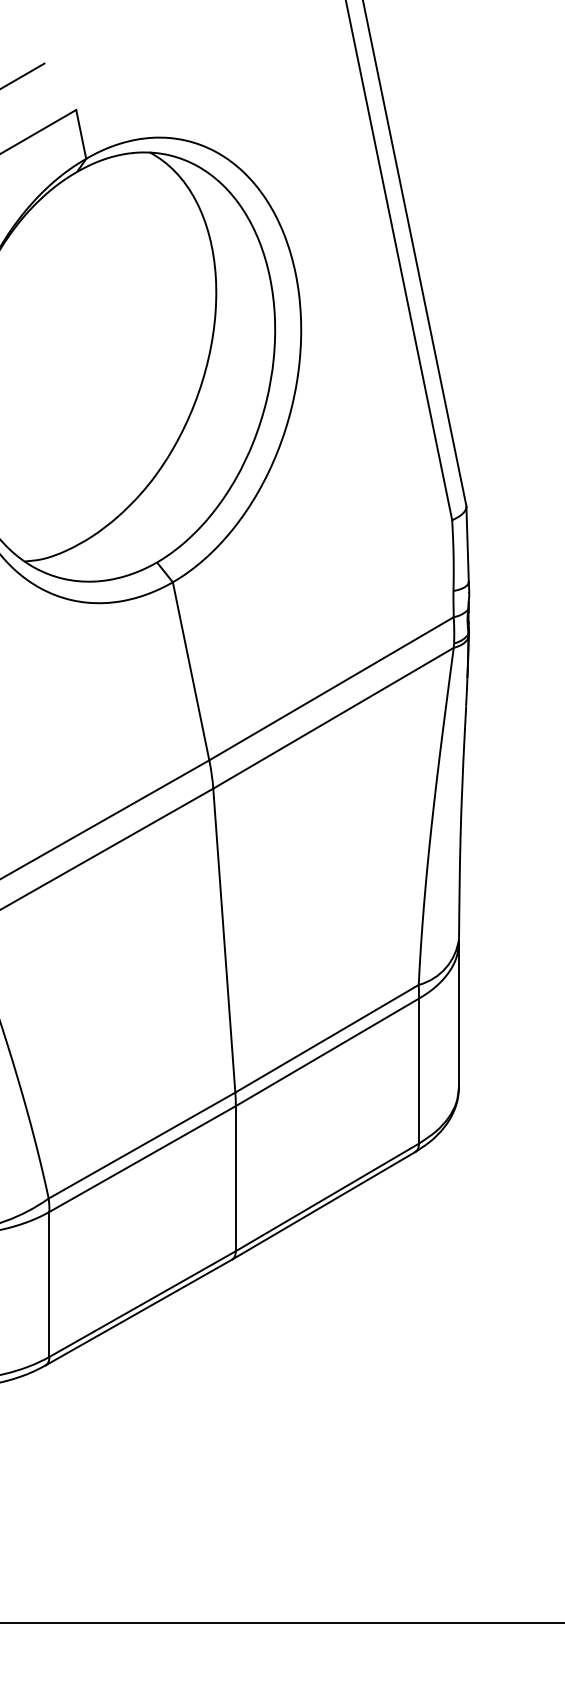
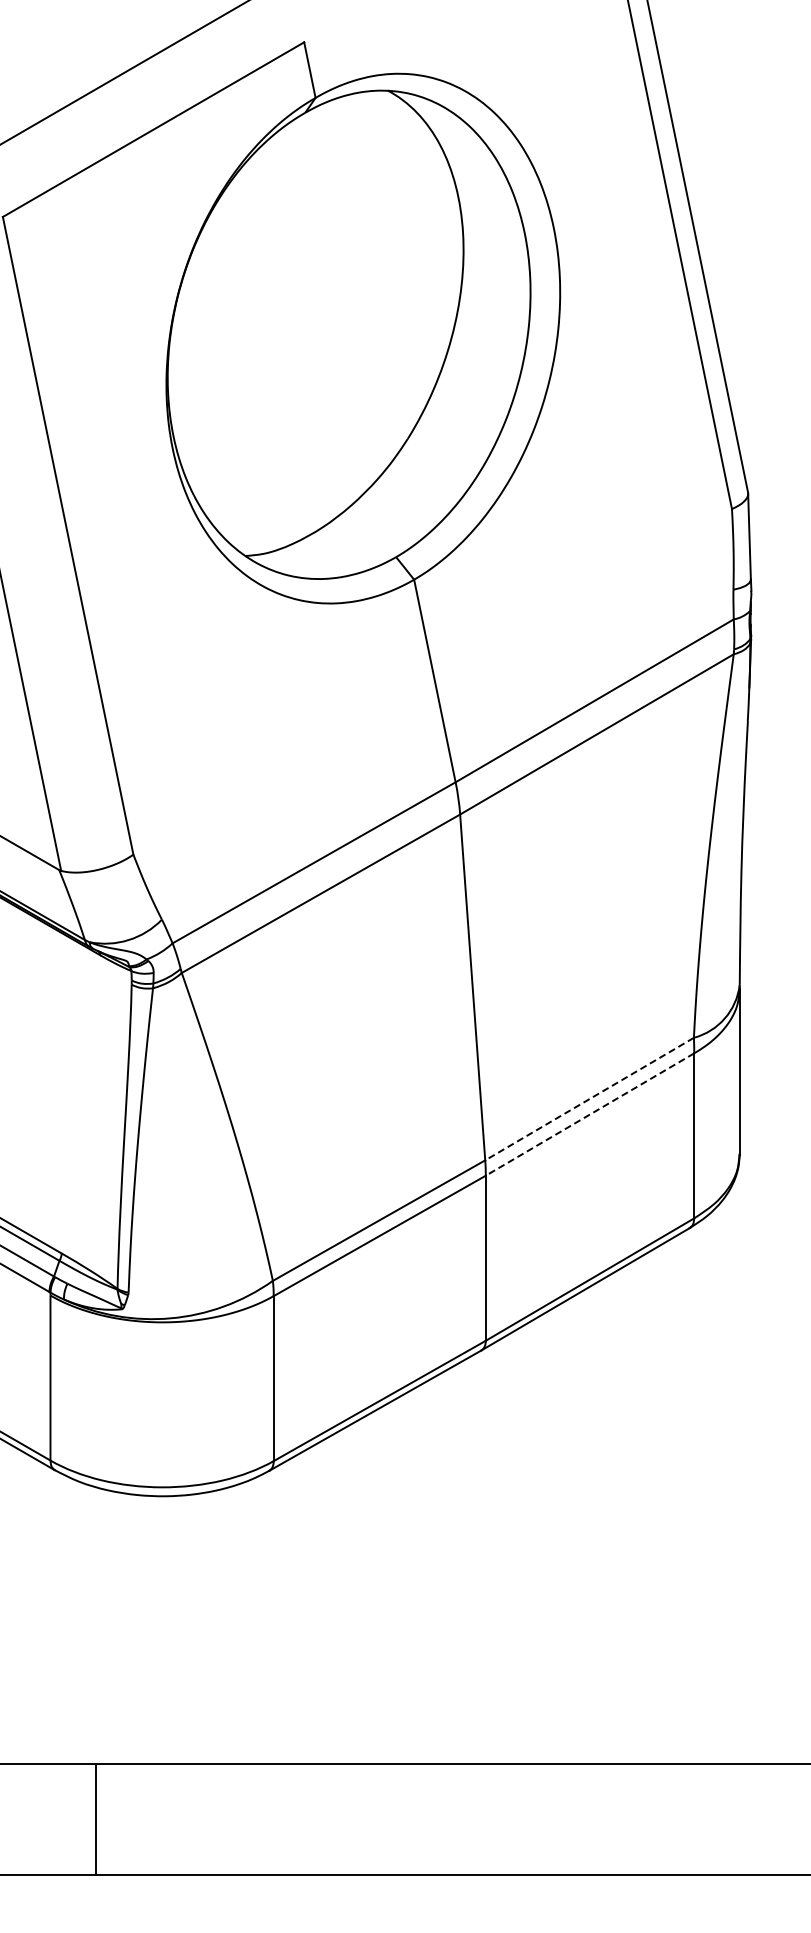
line: (326, 1039) -> (589, 1099), solid -> dashed
line: (327, 1052) -> (590, 1114), solid -> dashed

